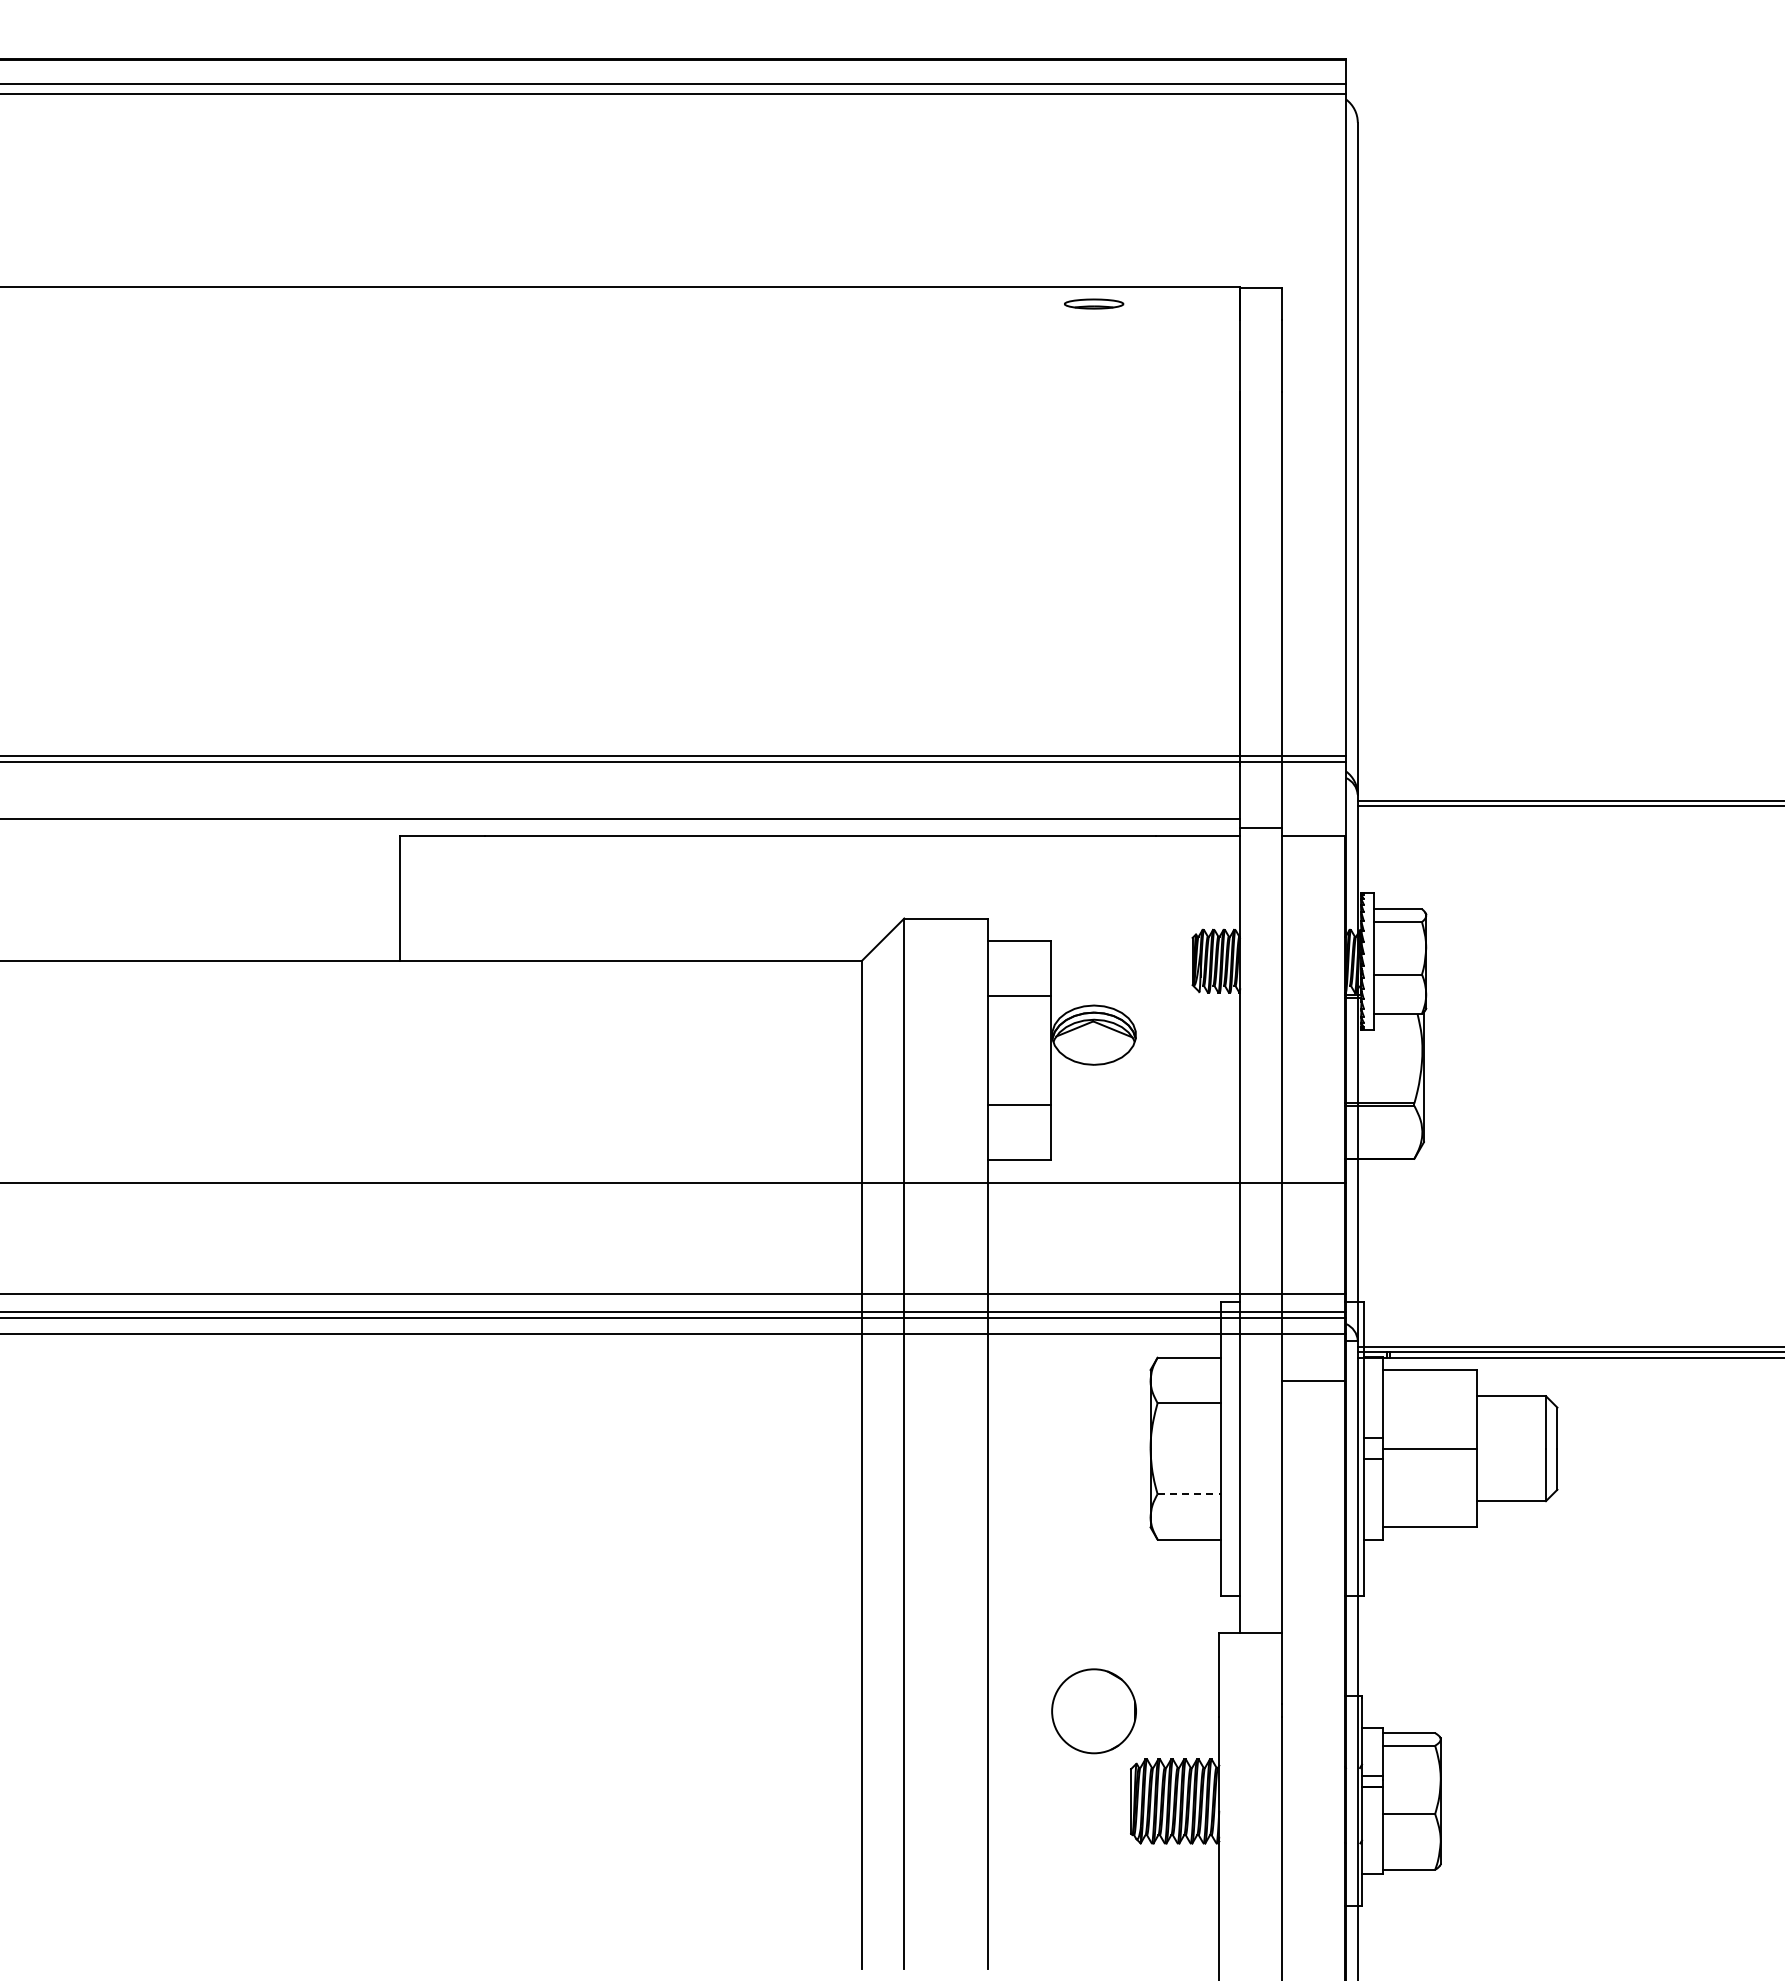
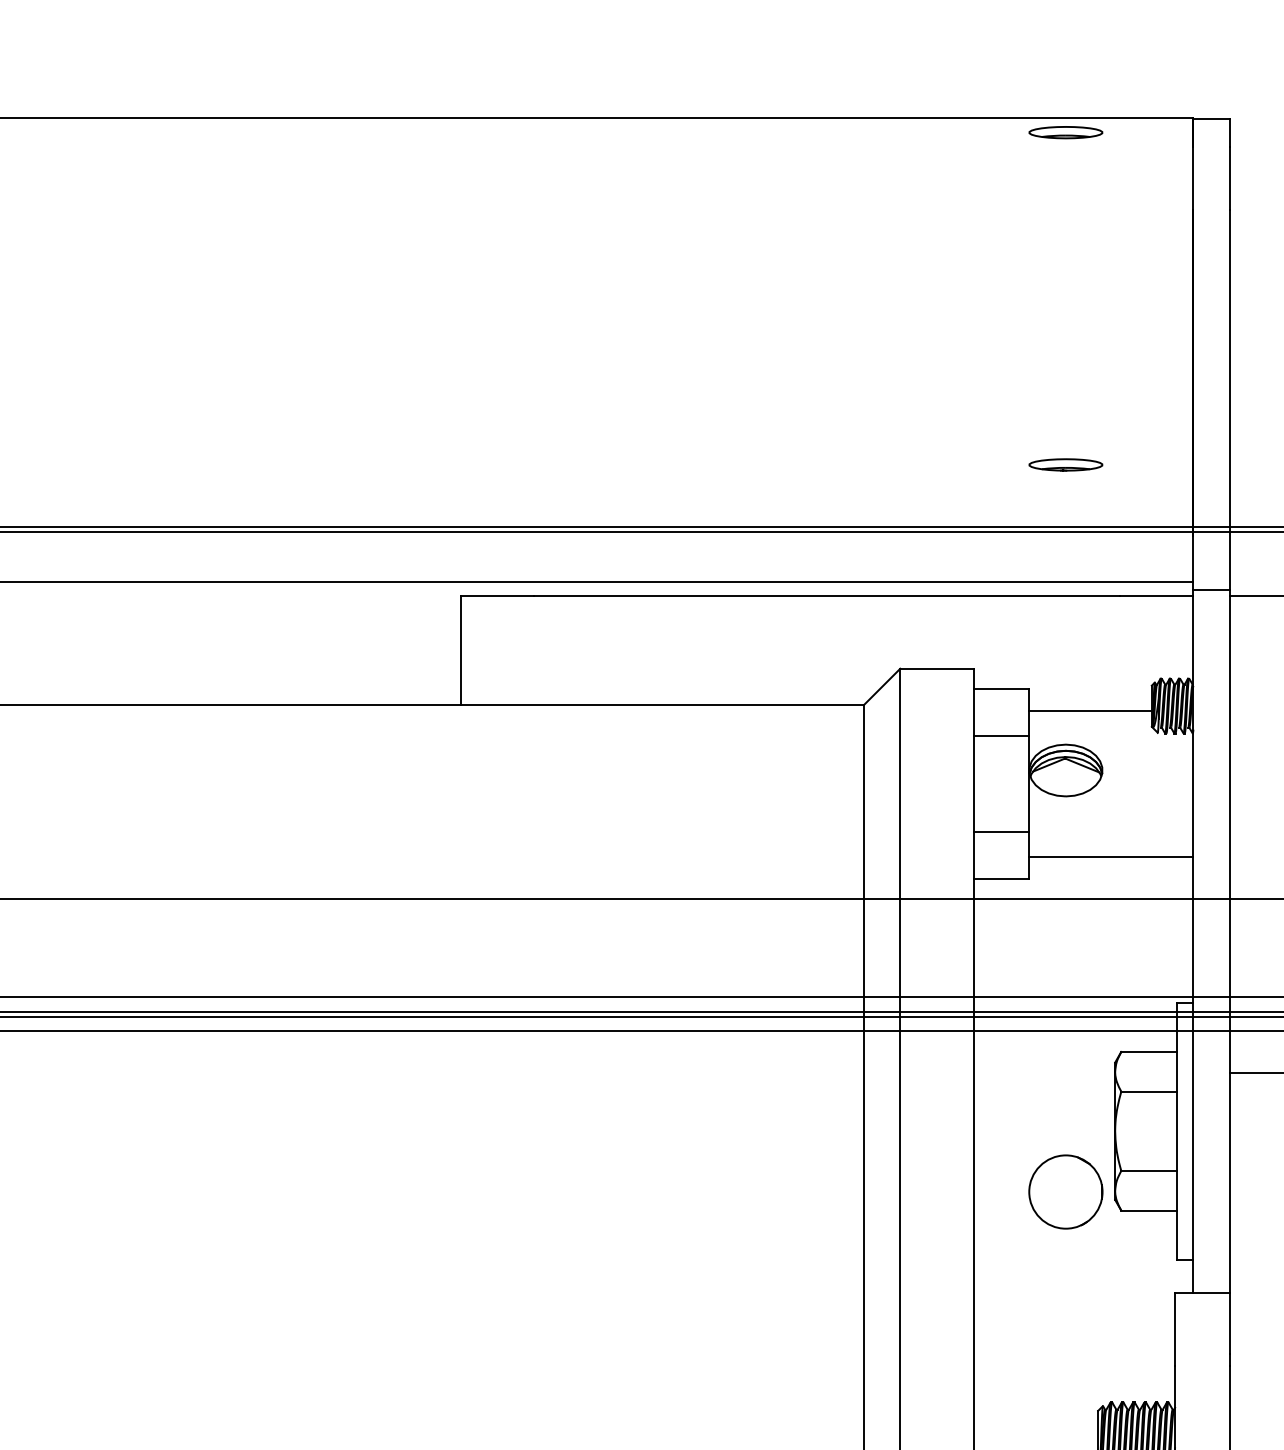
part: (1093, 303) -> (1065, 132), size x1.43
part: (1093, 684) -> (1065, 464), added
line: (1121, 966) -> (1089, 710), added
line: (1145, 1134) -> (1110, 857), added
line: (1189, 1494) -> (1149, 1171), dashed -> solid
part: (1093, 1711) -> (1065, 1192), moved

